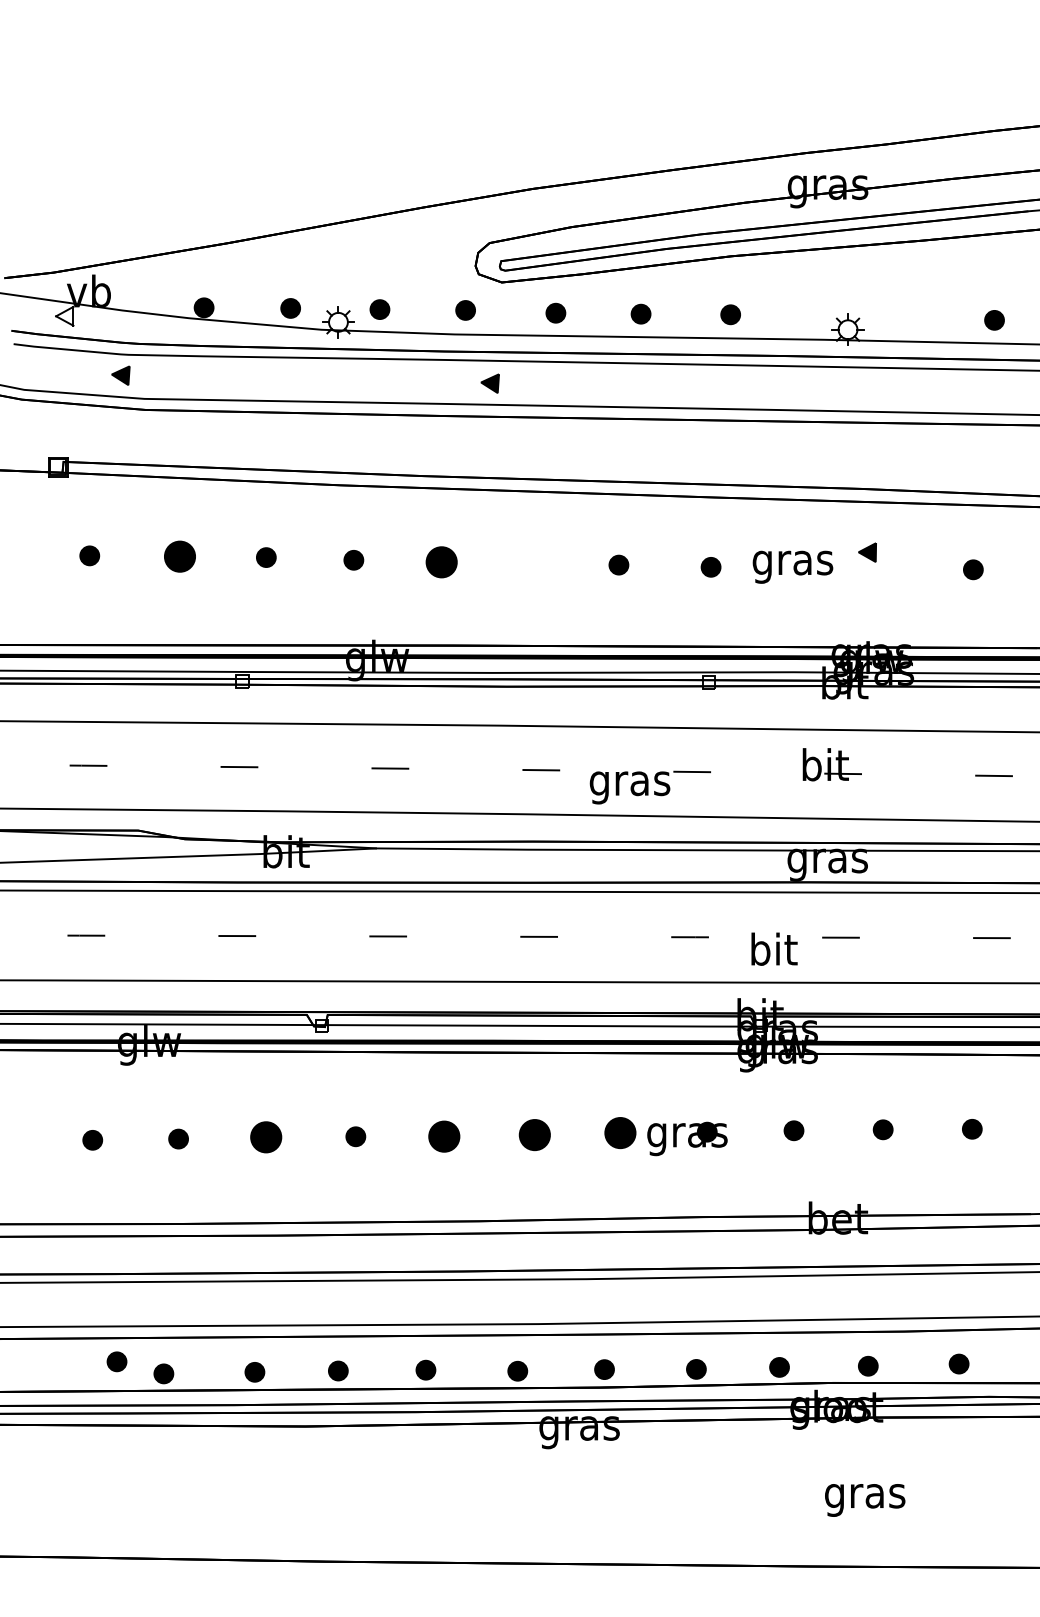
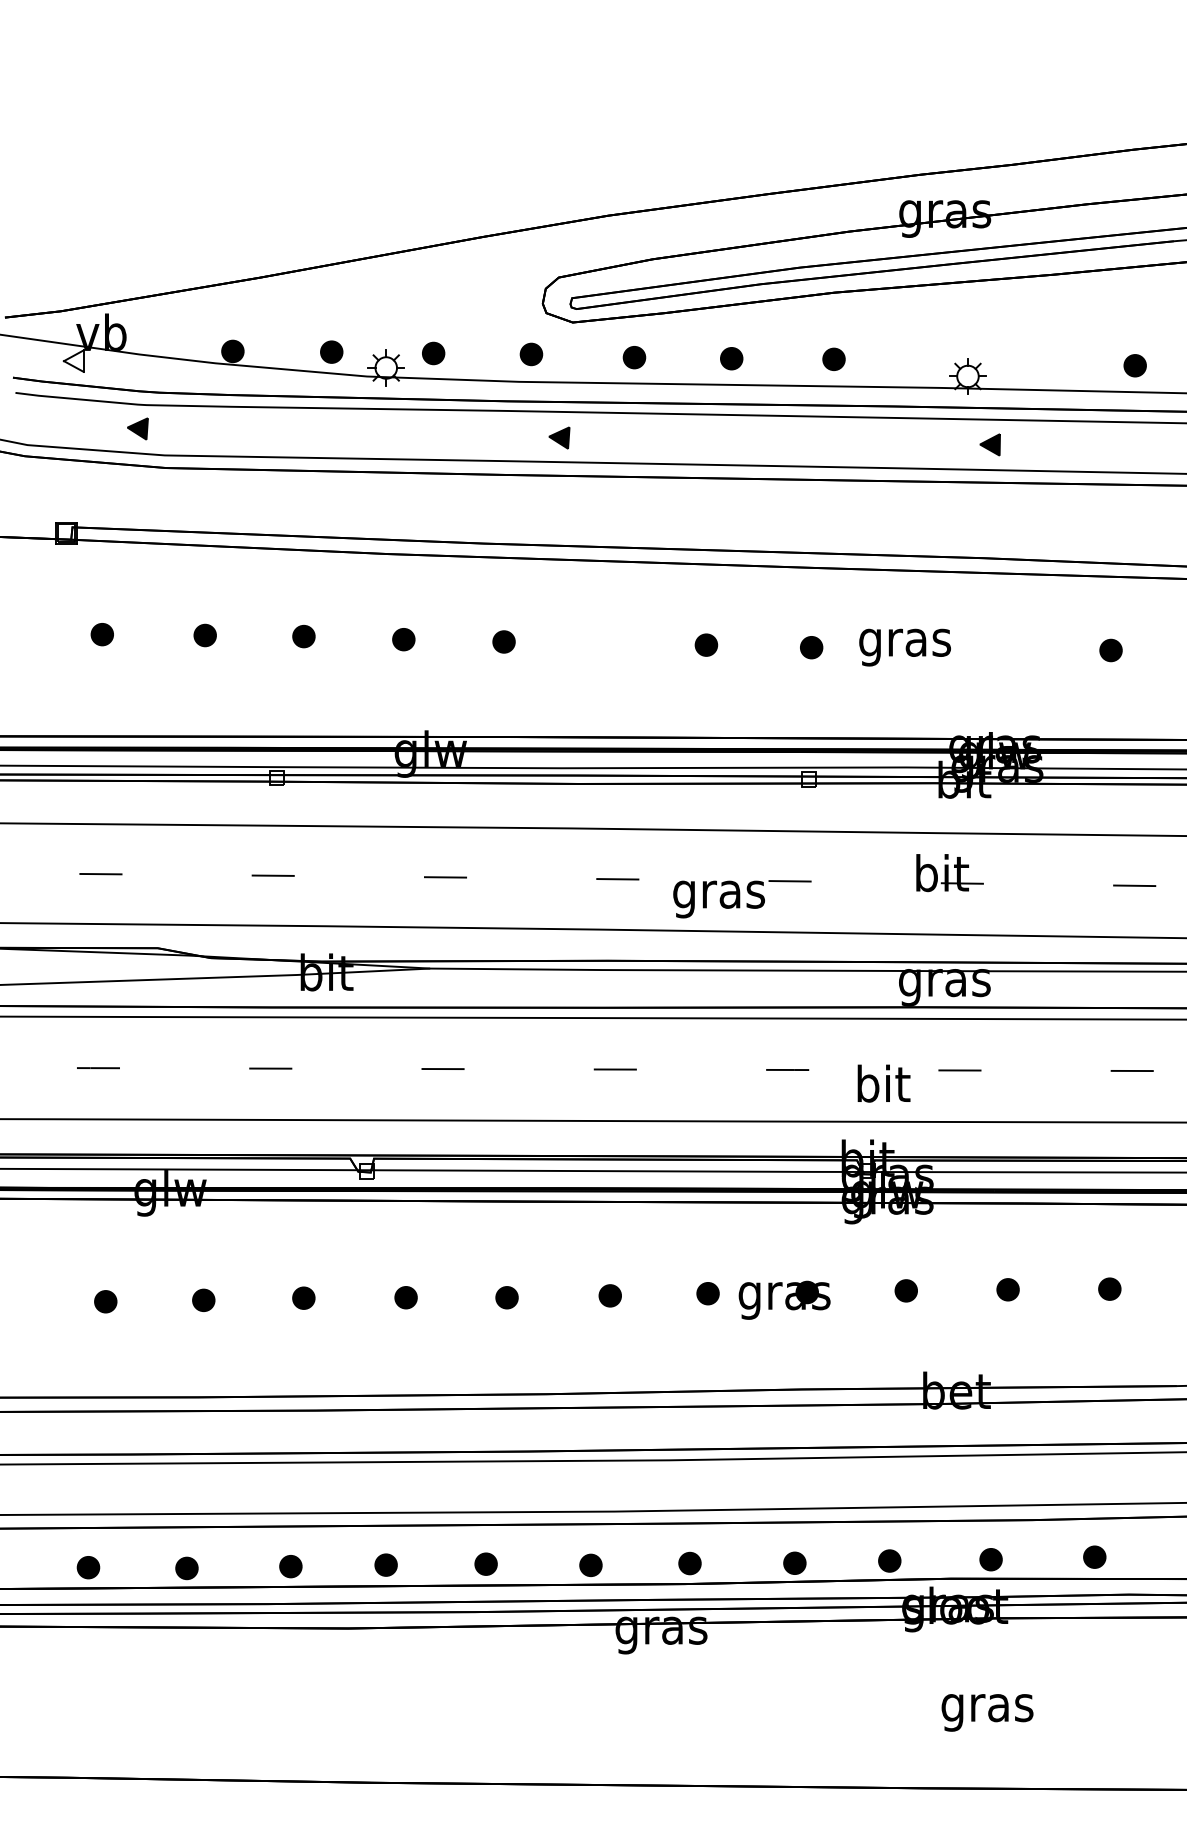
part: (866, 552) -> (989, 444), moved
part: (179, 556) -> (204, 635), size x0.62
part: (441, 561) -> (503, 641), size x0.62
part: (619, 1133) -> (707, 1293), size x0.62
part: (534, 1134) -> (609, 1295), size x0.62
part: (265, 1136) -> (303, 1297), size x0.62
part: (443, 1136) -> (506, 1297), size x0.62
part: (117, 1361) -> (88, 1567), moved

